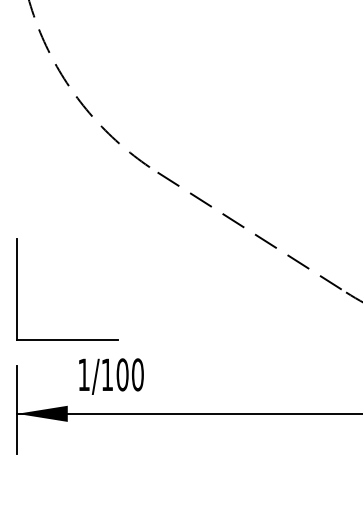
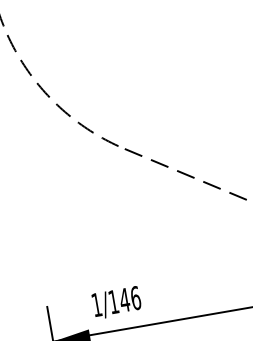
part: (17, 289) -> (37, 251), removed
text: (129, 374) -> (129, 299), 1/100 -> 1/146

